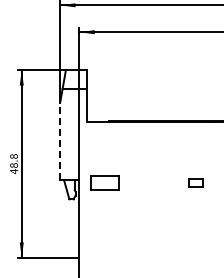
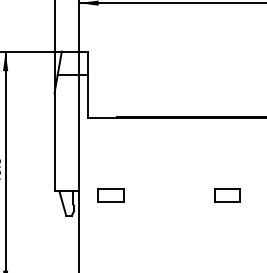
line: (60, 141) -> (54, 142), dashed -> solid
part: (103, 182) -> (109, 194), size x0.71
part: (195, 182) -> (226, 194), size x1.43

